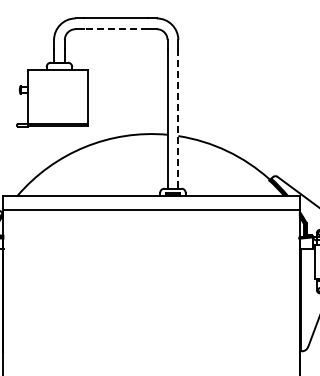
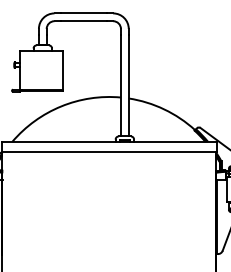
line: (115, 29) -> (83, 21), dashed -> solid
line: (178, 119) -> (128, 86), dashed -> solid

